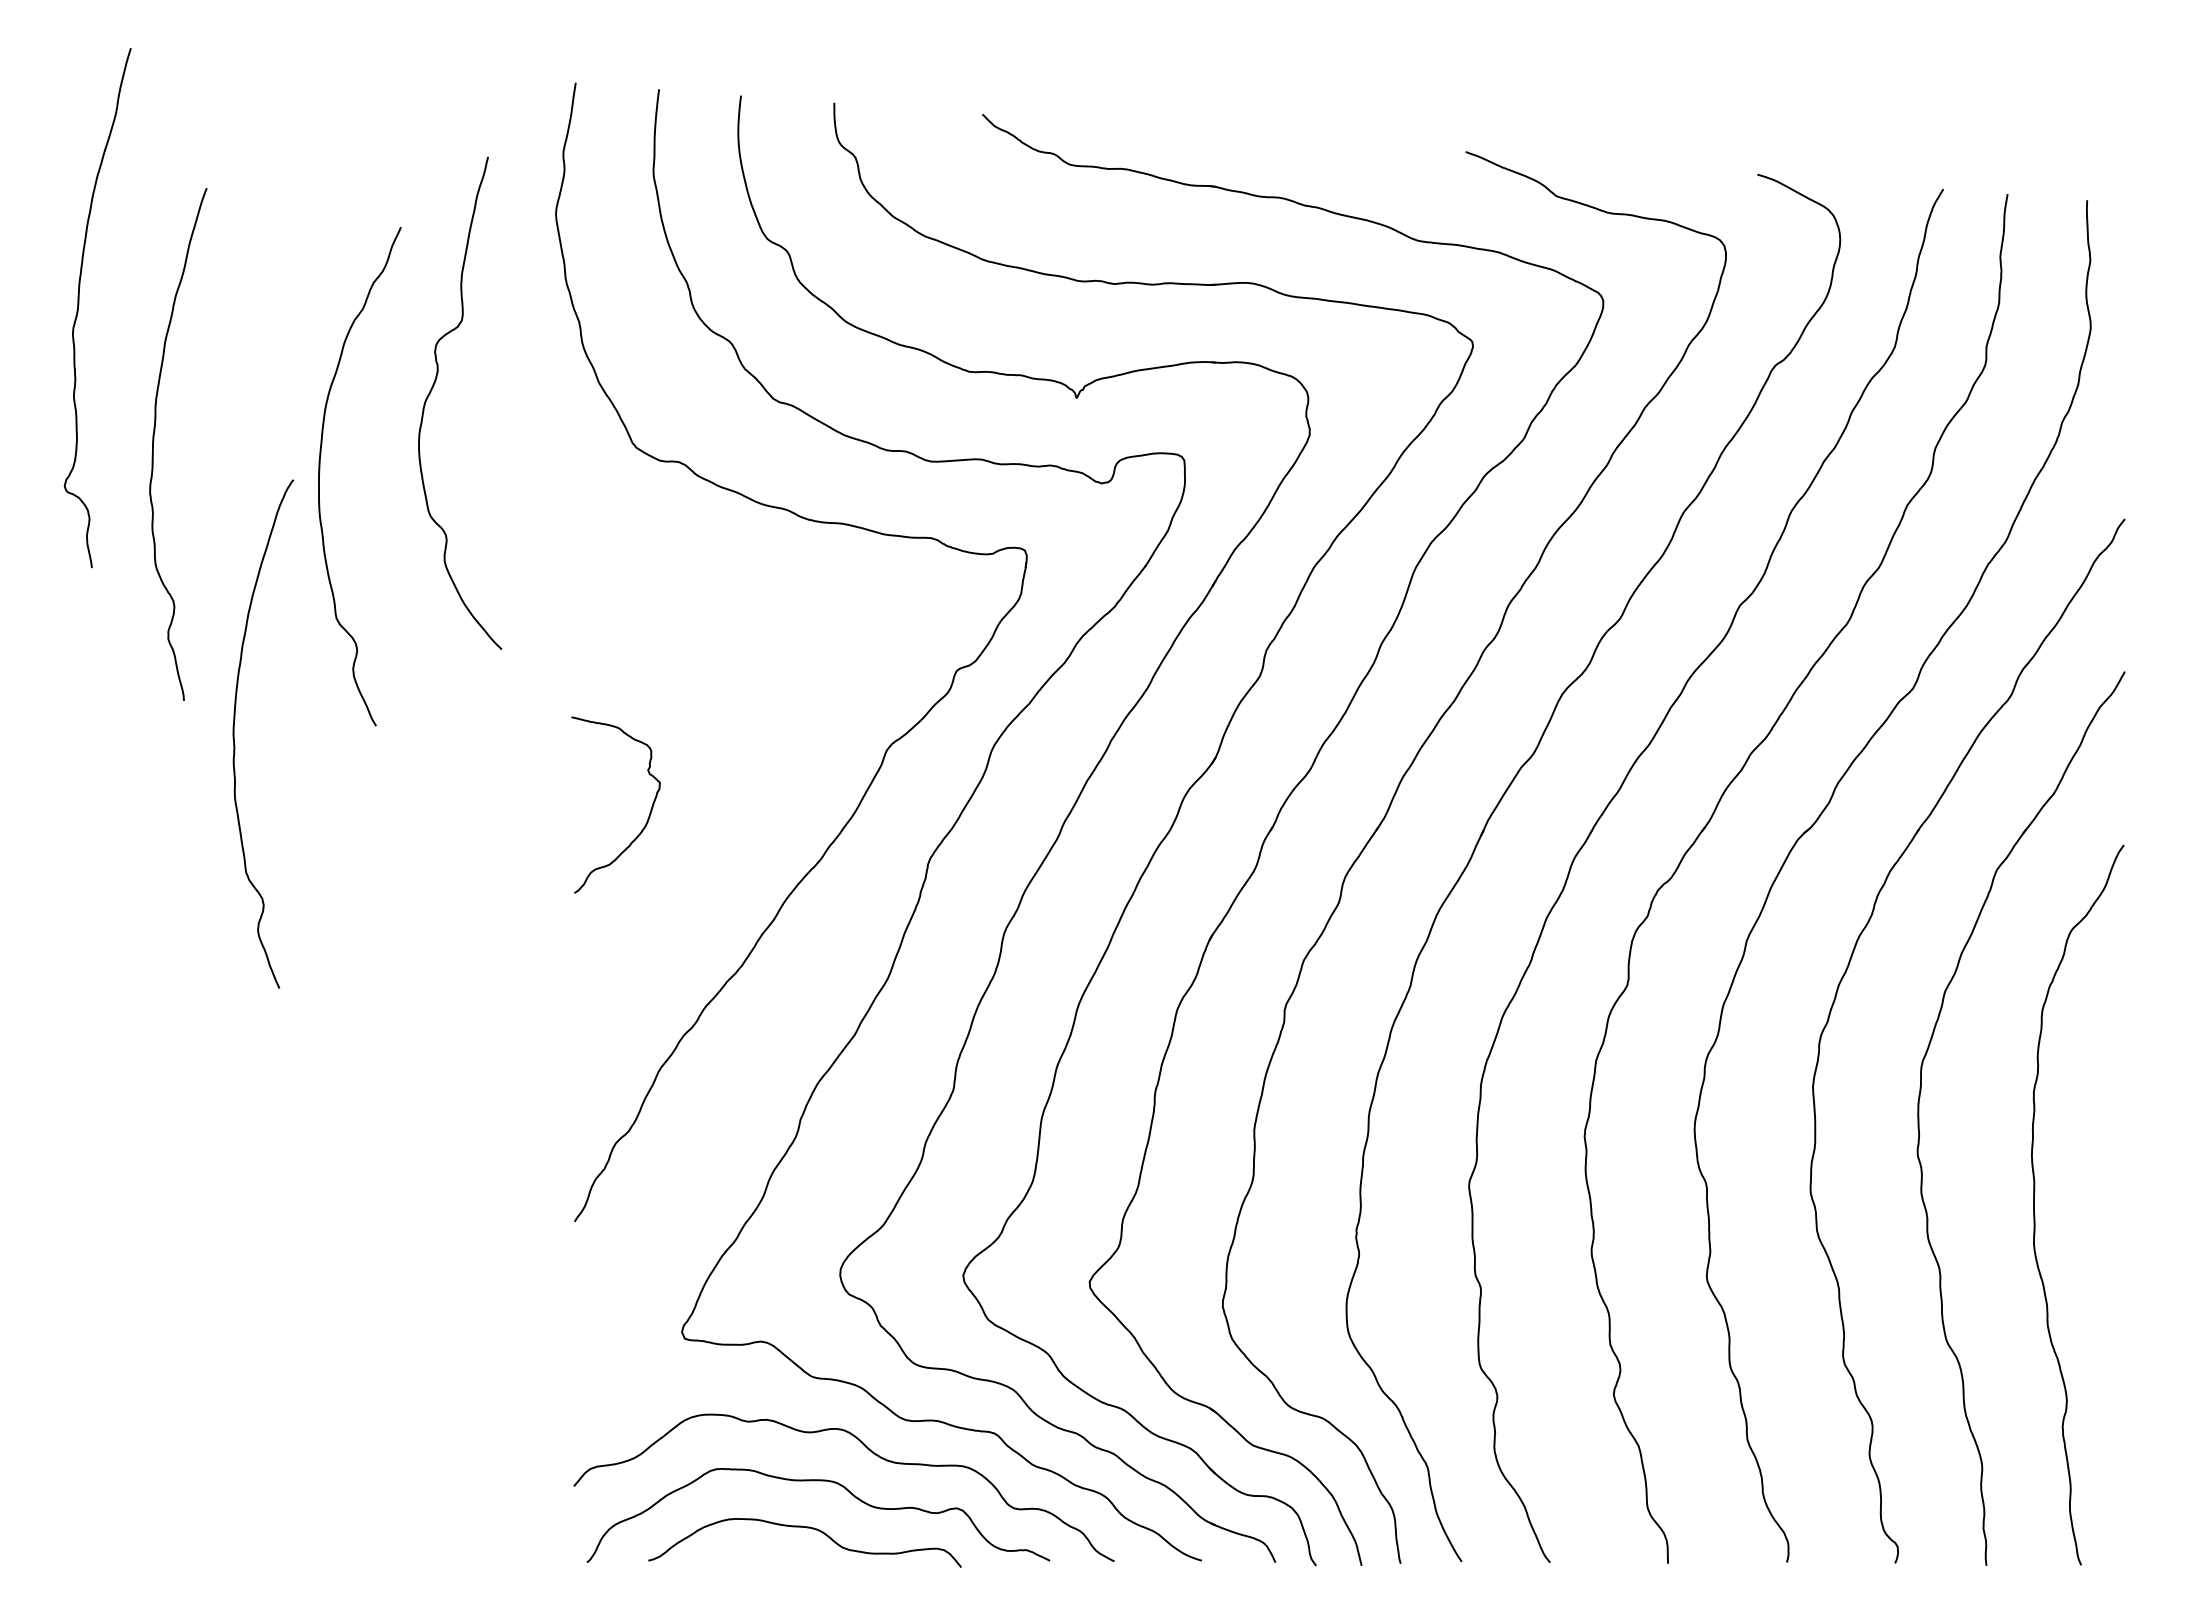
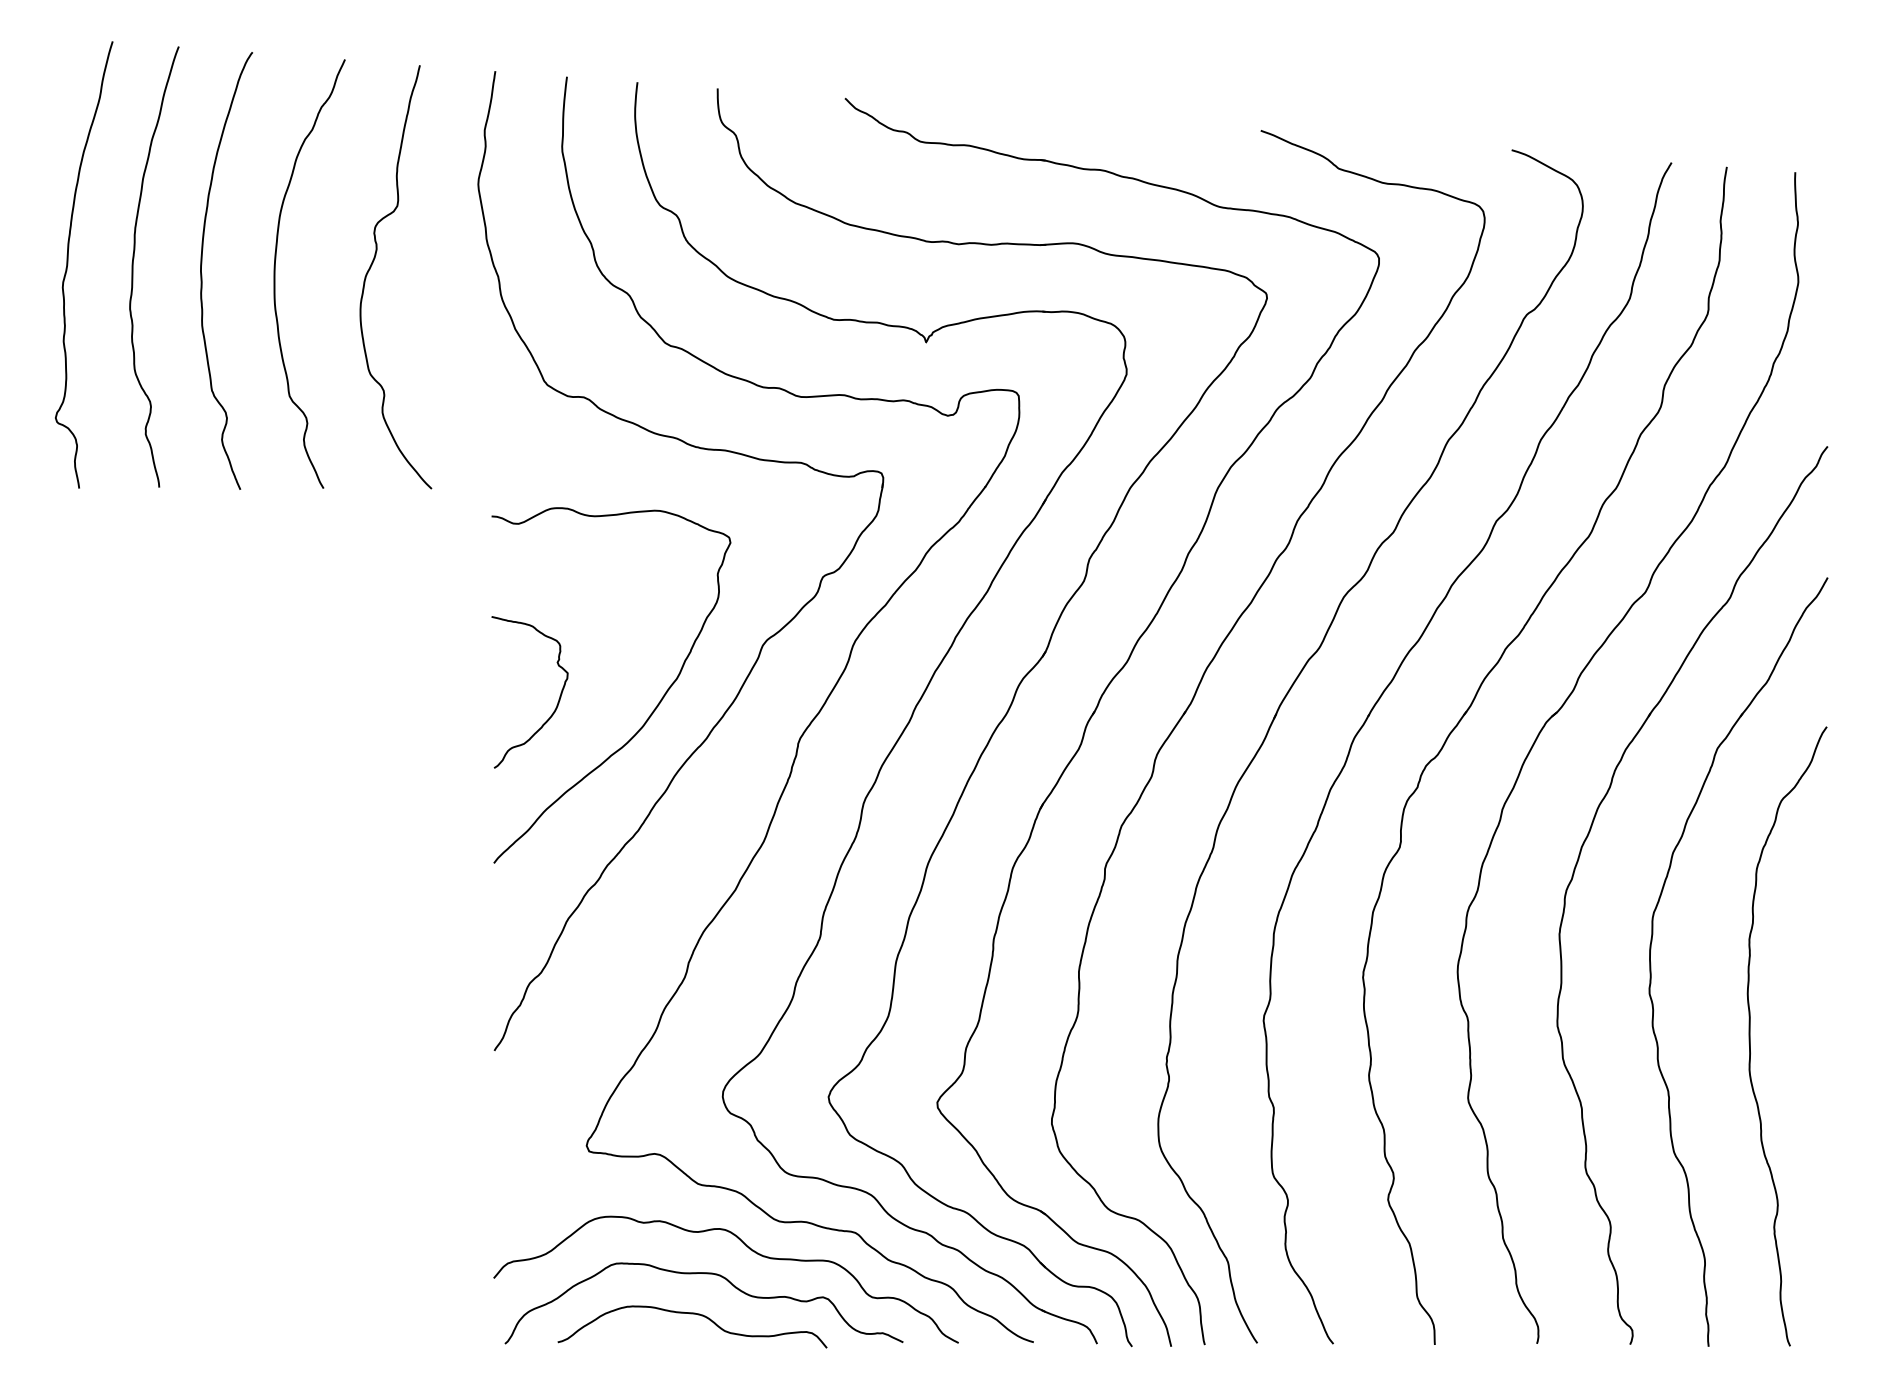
curve: (431, 392) -> (371, 267), moved
curve: (154, 440) -> (133, 263), moved
curve: (320, 471) -> (275, 269), moved
curve: (234, 733) -> (201, 270), moved
curve: (754, 832) -> (649, 716), added

